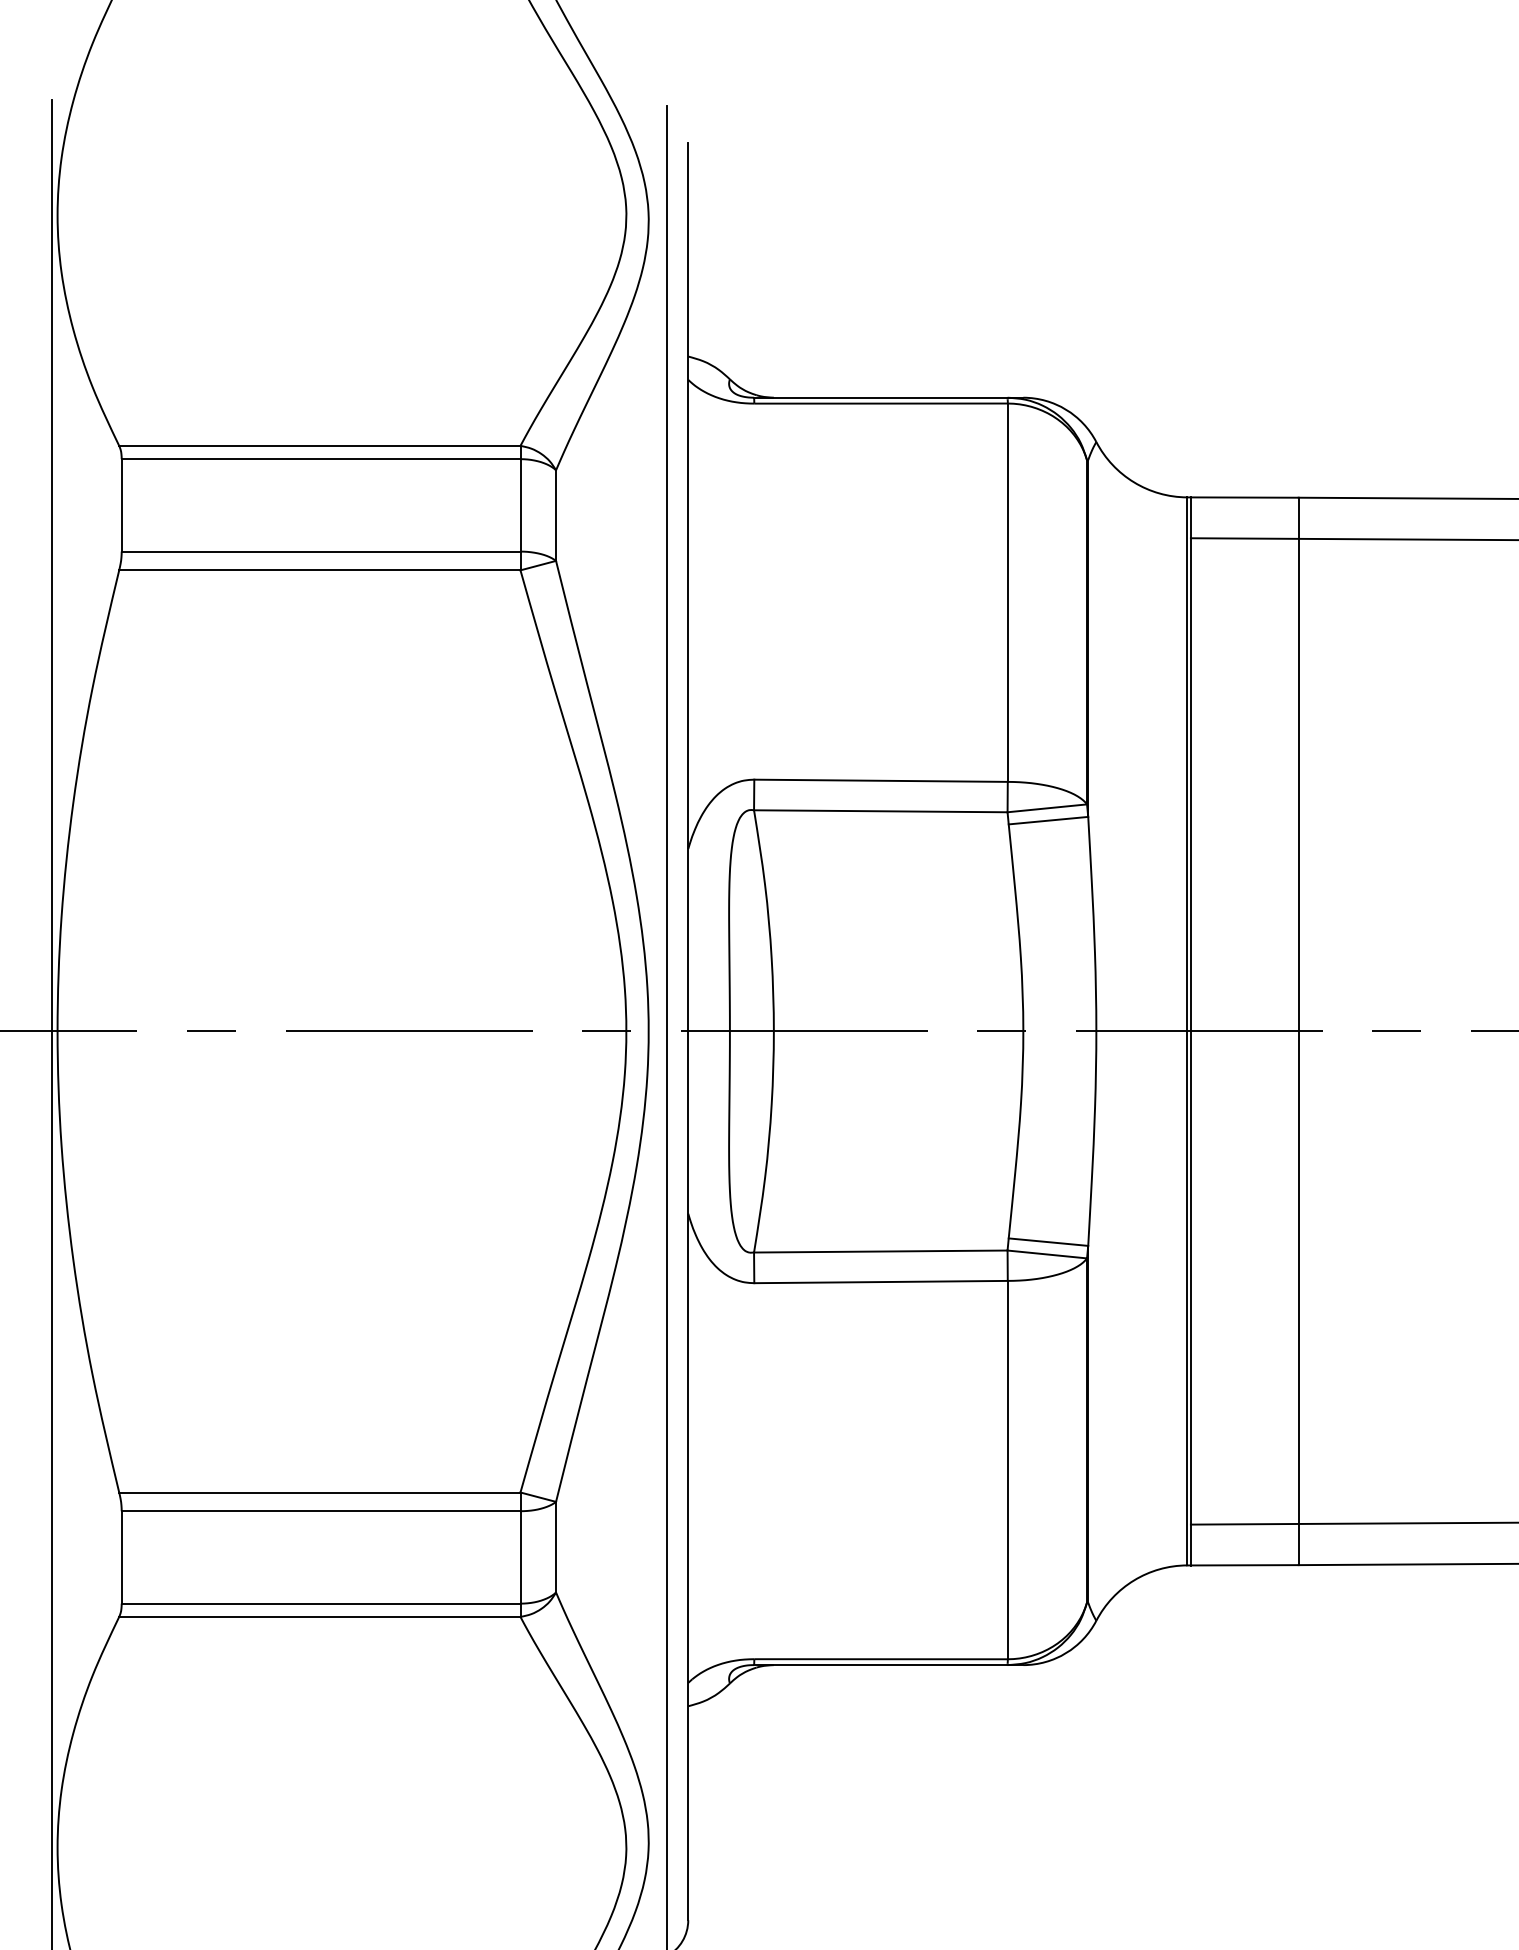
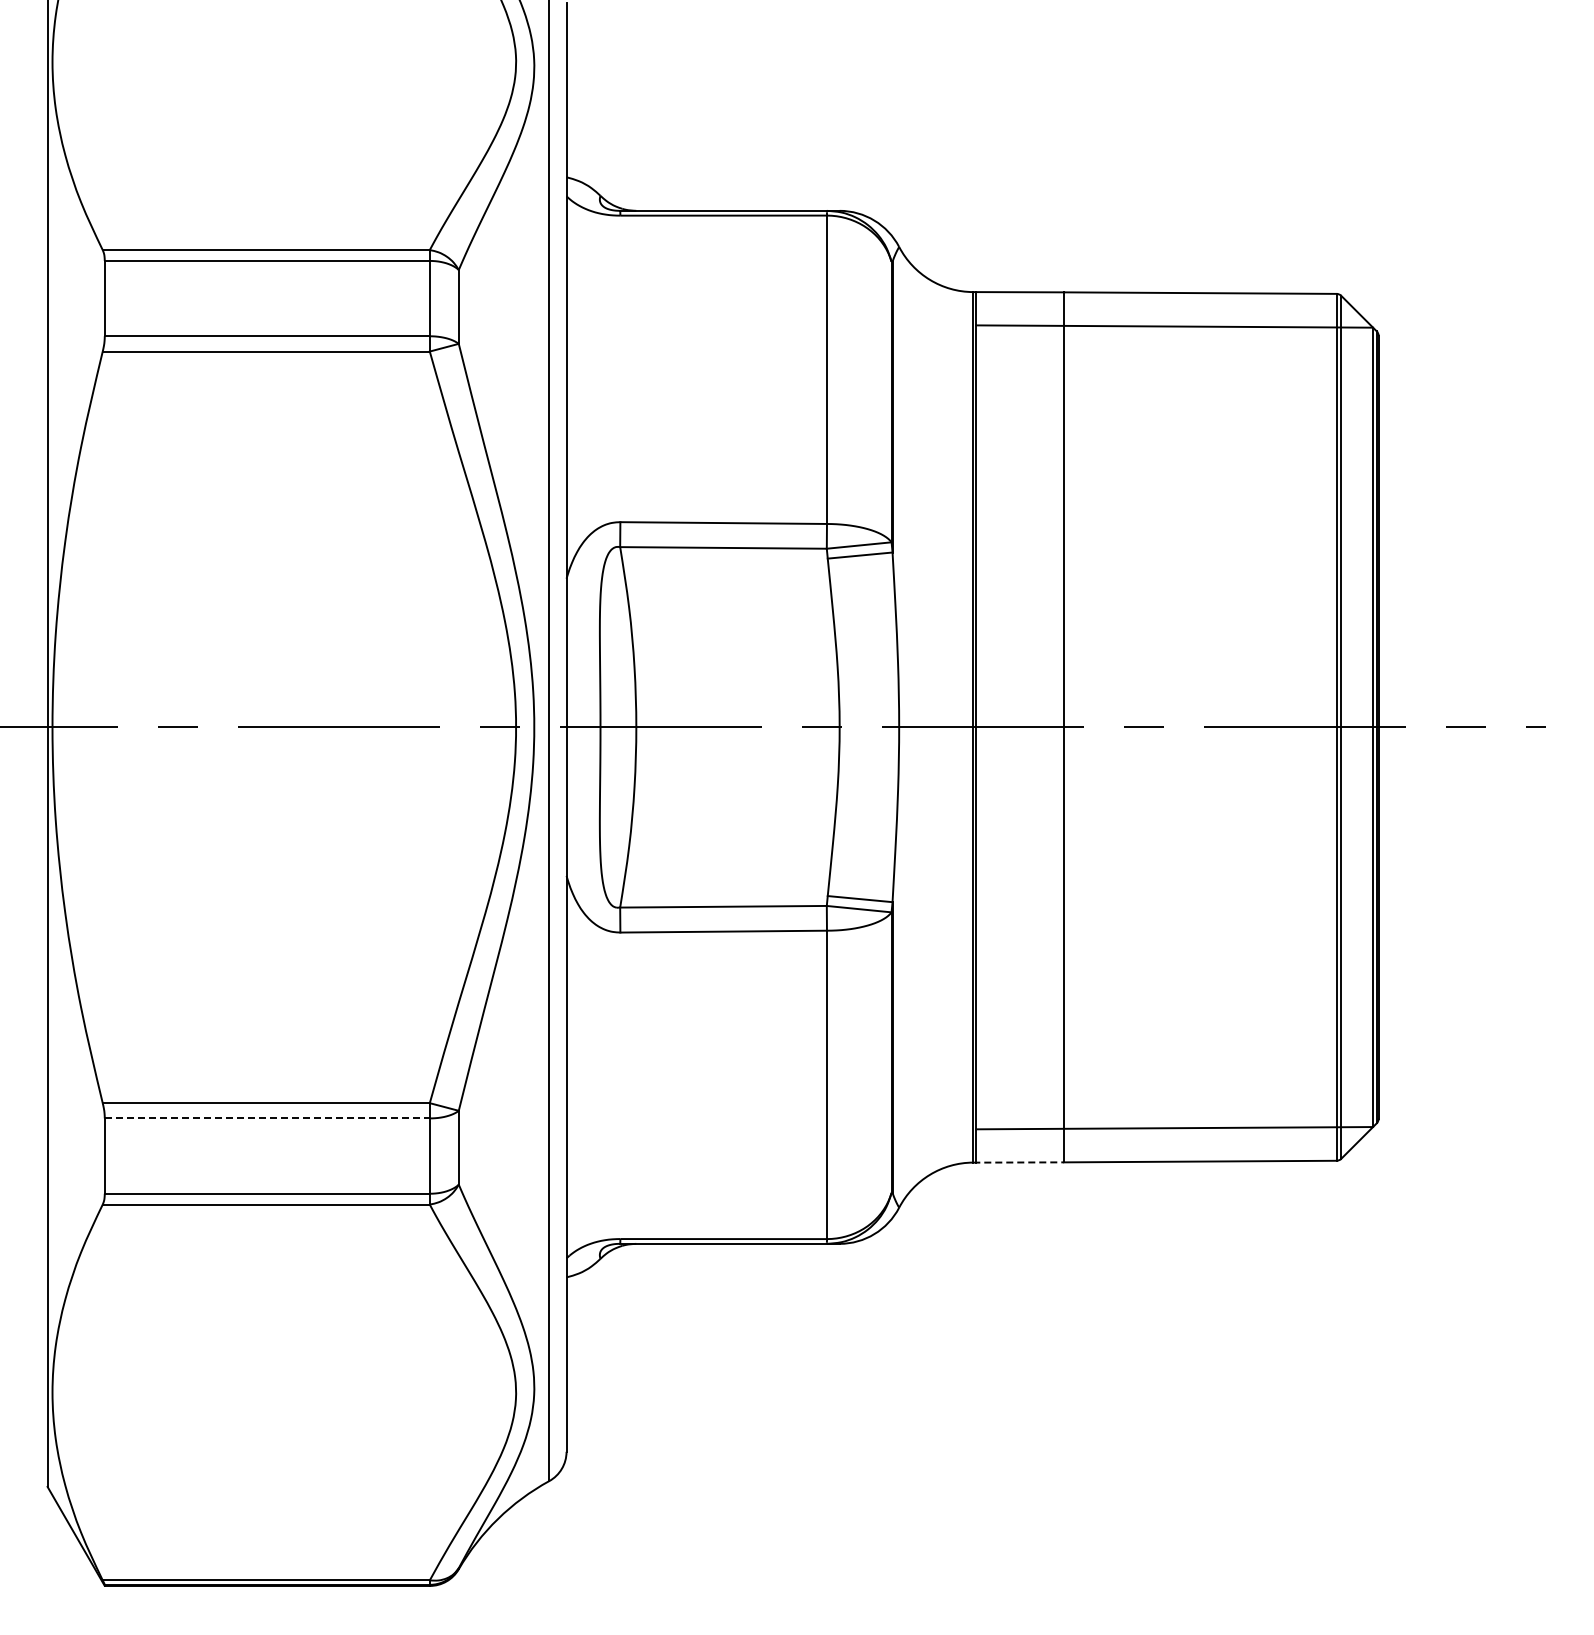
line: (321, 1511) -> (267, 1118), solid -> dashed
line: (1243, 1565) -> (1019, 1162), solid -> dashed

